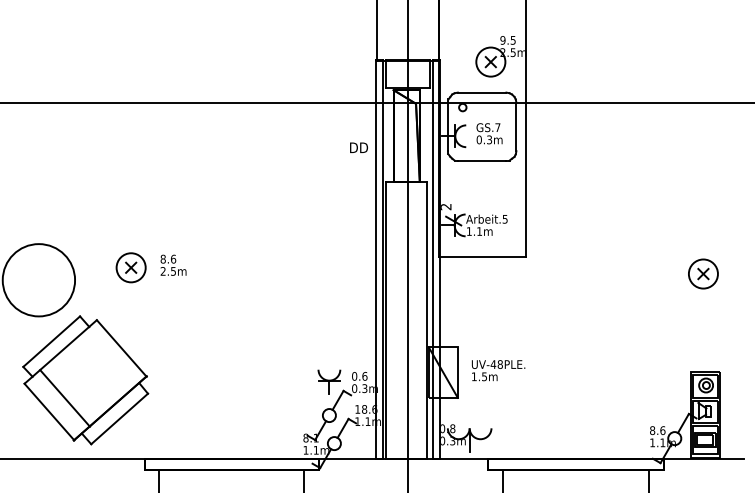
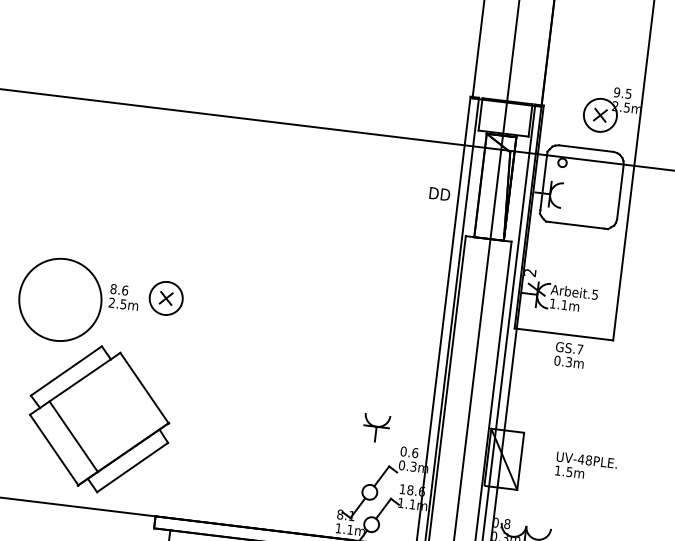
text: (489, 133) -> (569, 354), moved
text: (173, 264) -> (124, 296), moved
text: (498, 370) -> (586, 466), moved
part: (329, 381) -> (376, 427), moved

